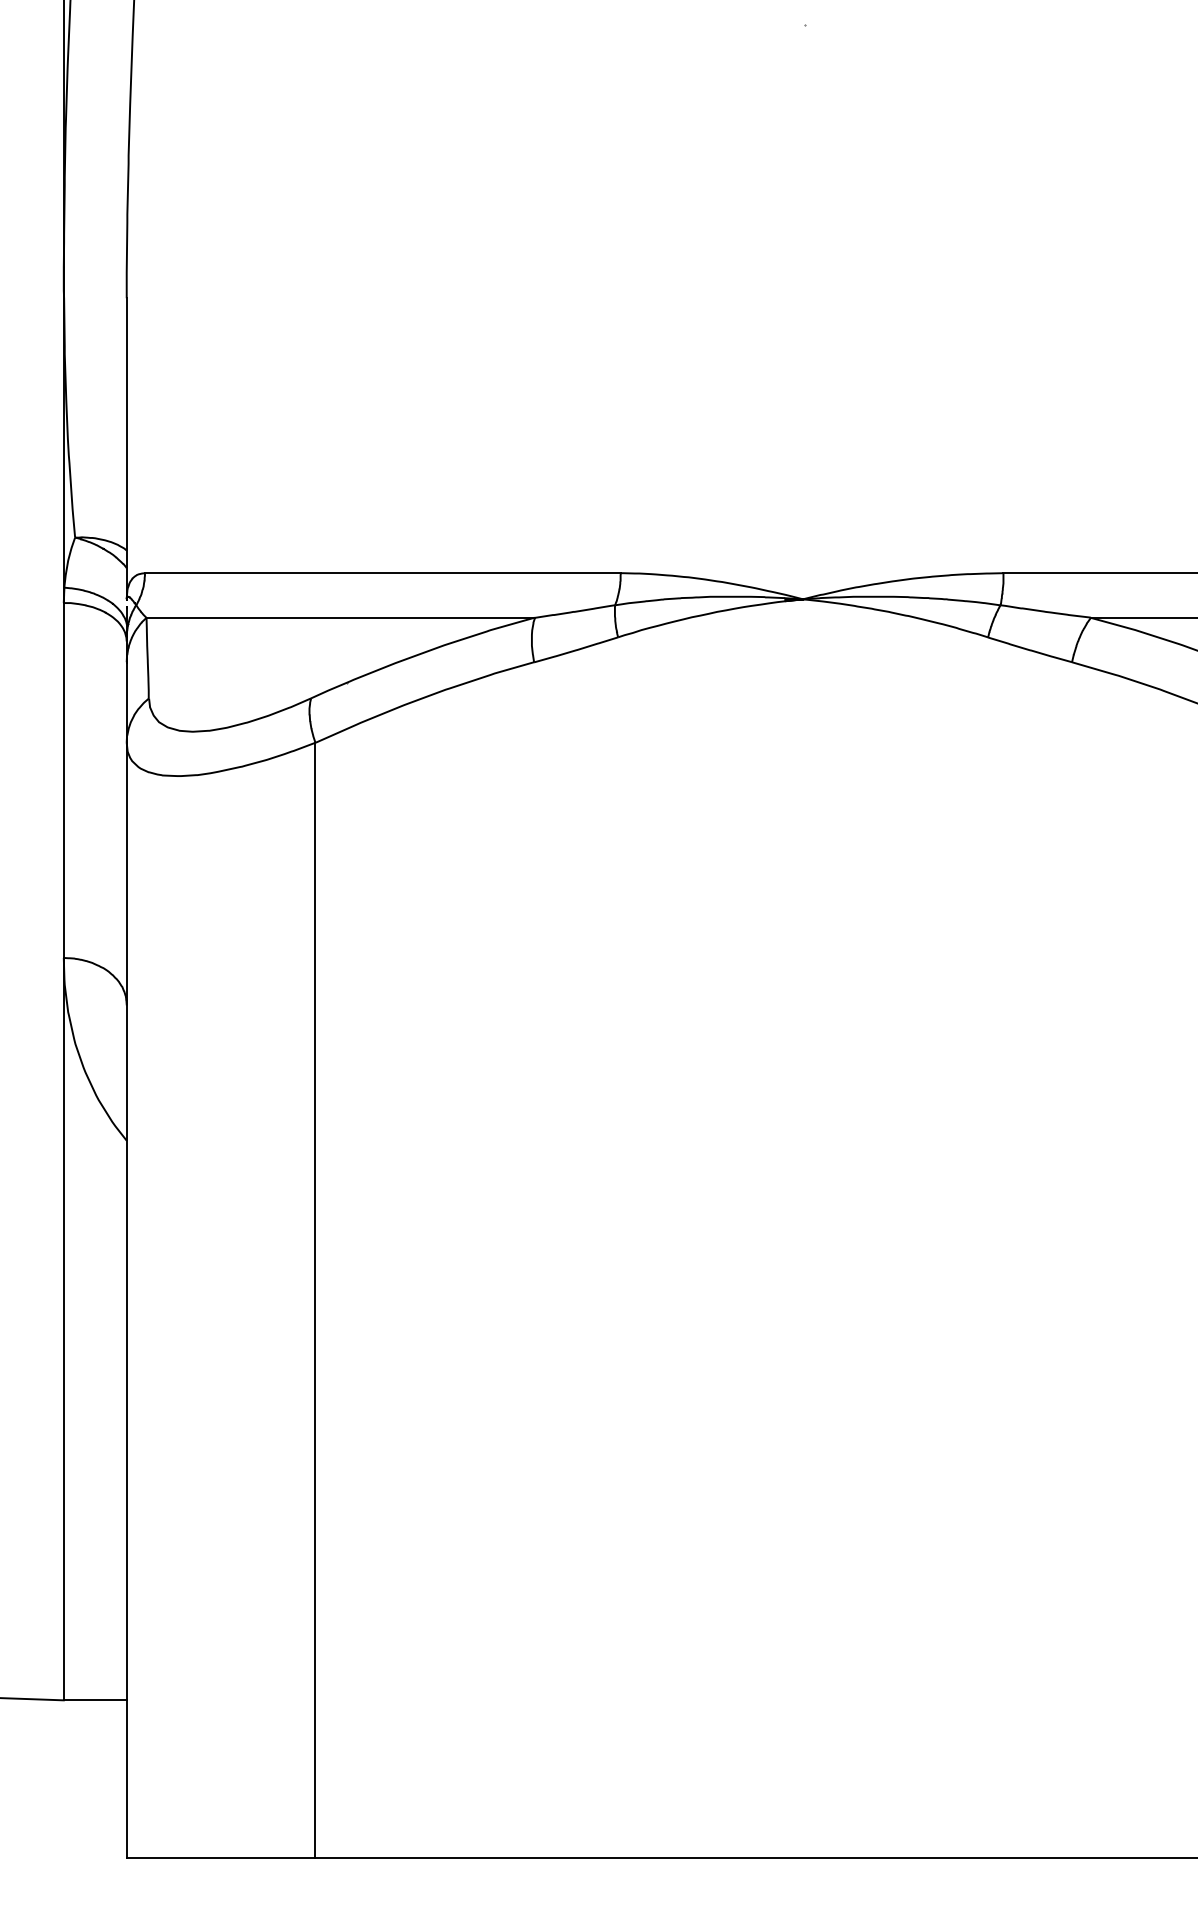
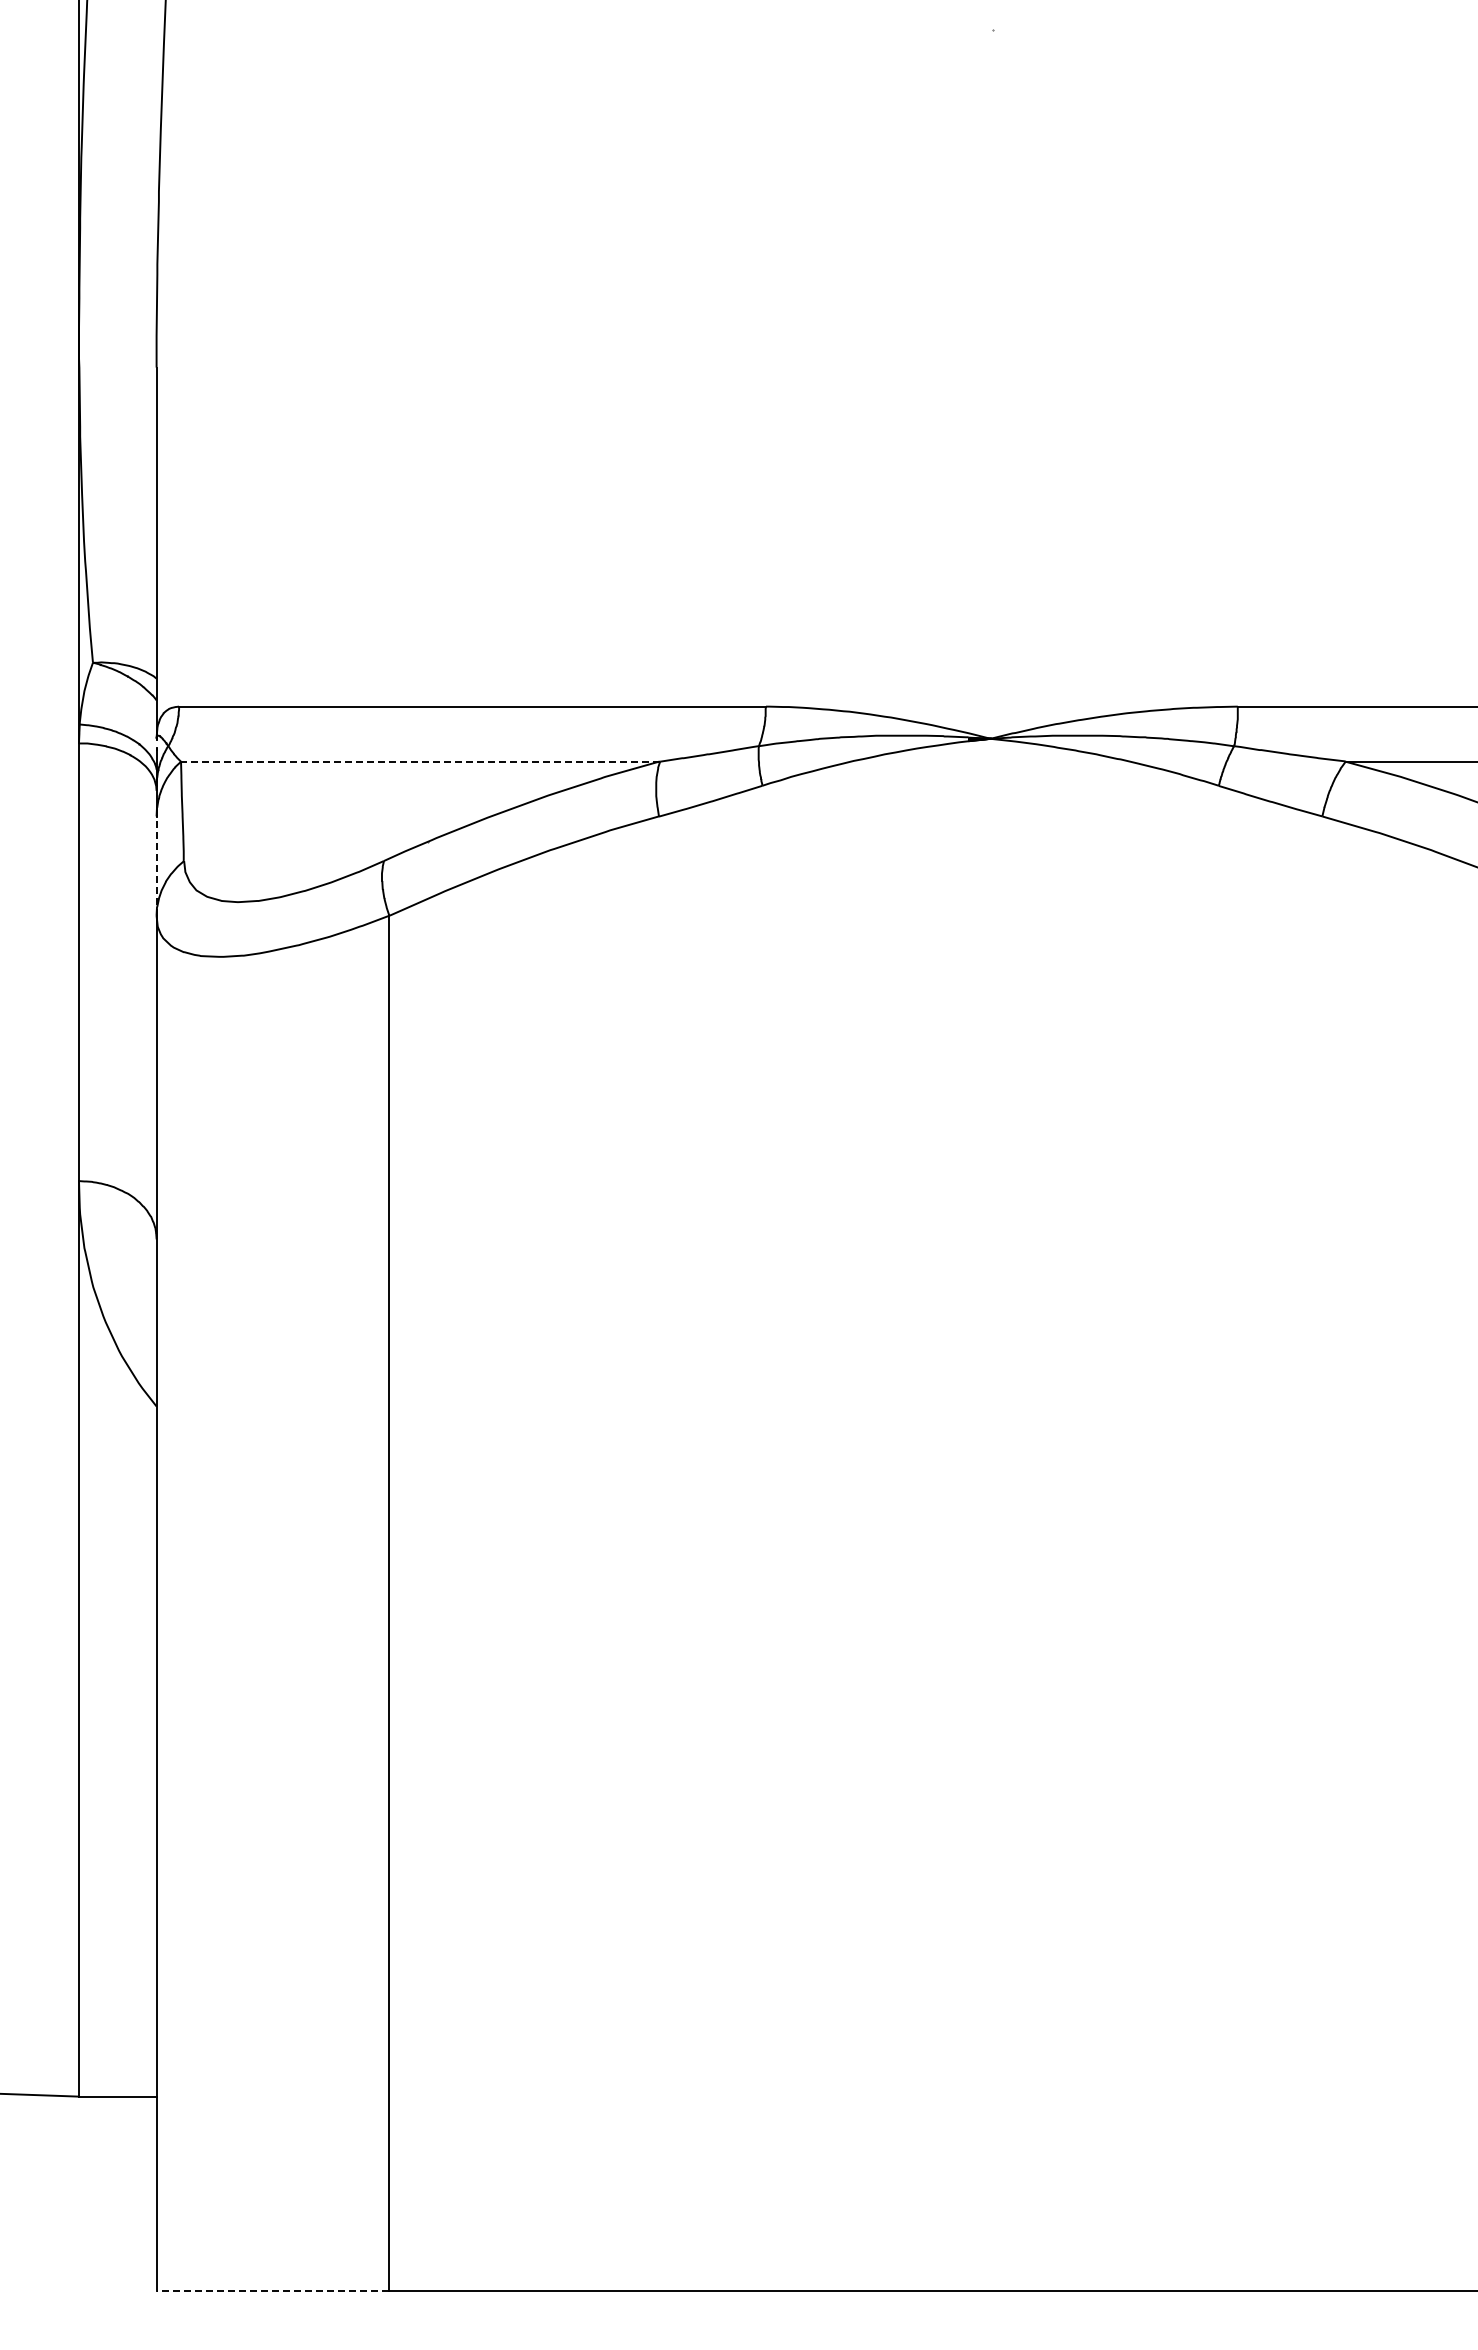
line: (340, 617) -> (420, 761), solid -> dashed
line: (126, 702) -> (156, 866), solid -> dashed
line: (220, 1857) -> (272, 2290), solid -> dashed

